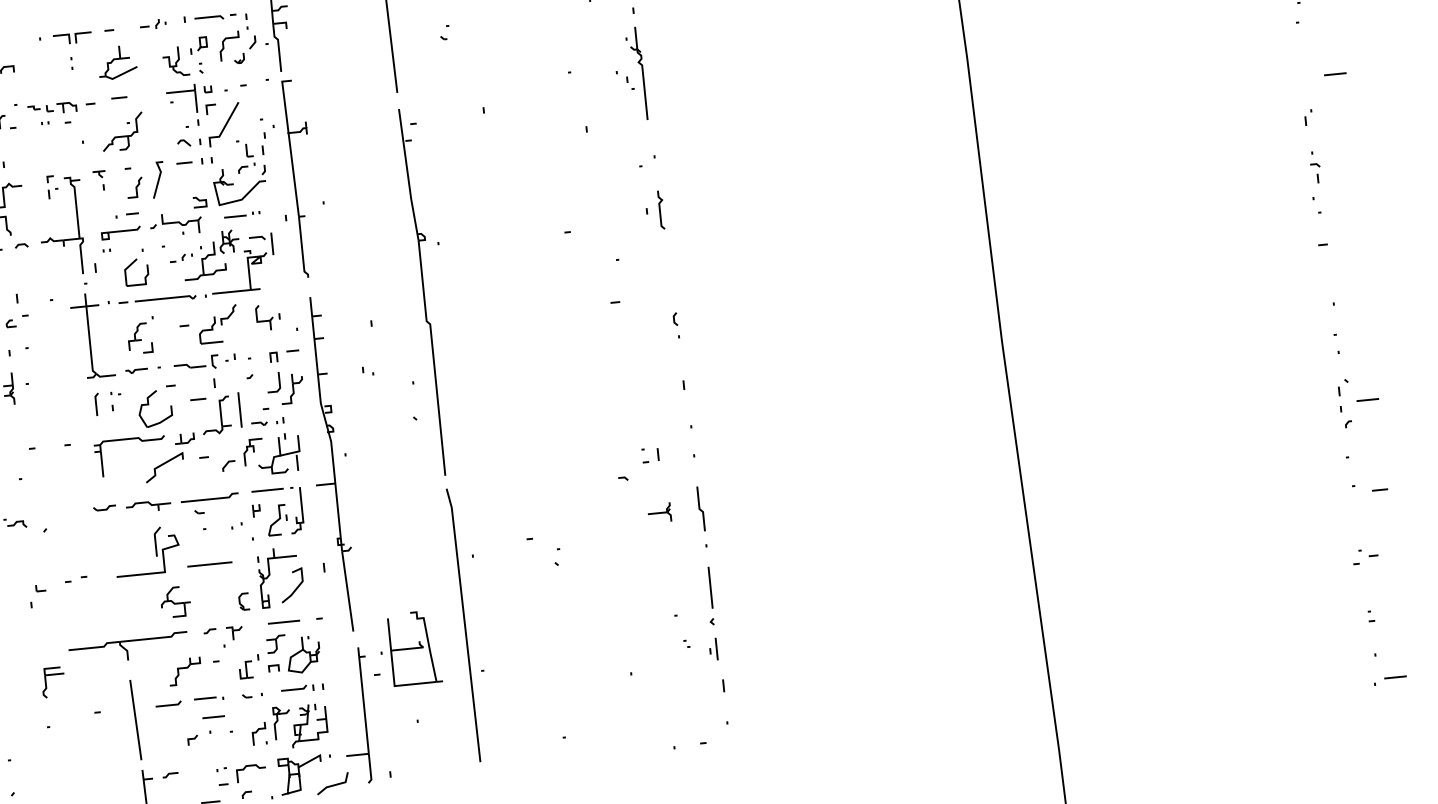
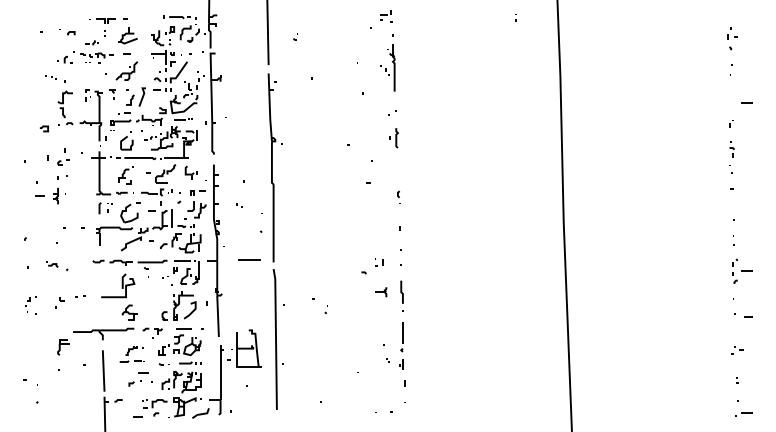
part: (152, 23) -> (91, 42), moved
line: (210, 564) -> (249, 259), moved
part: (186, 682) -> (131, 354), size x0.7

